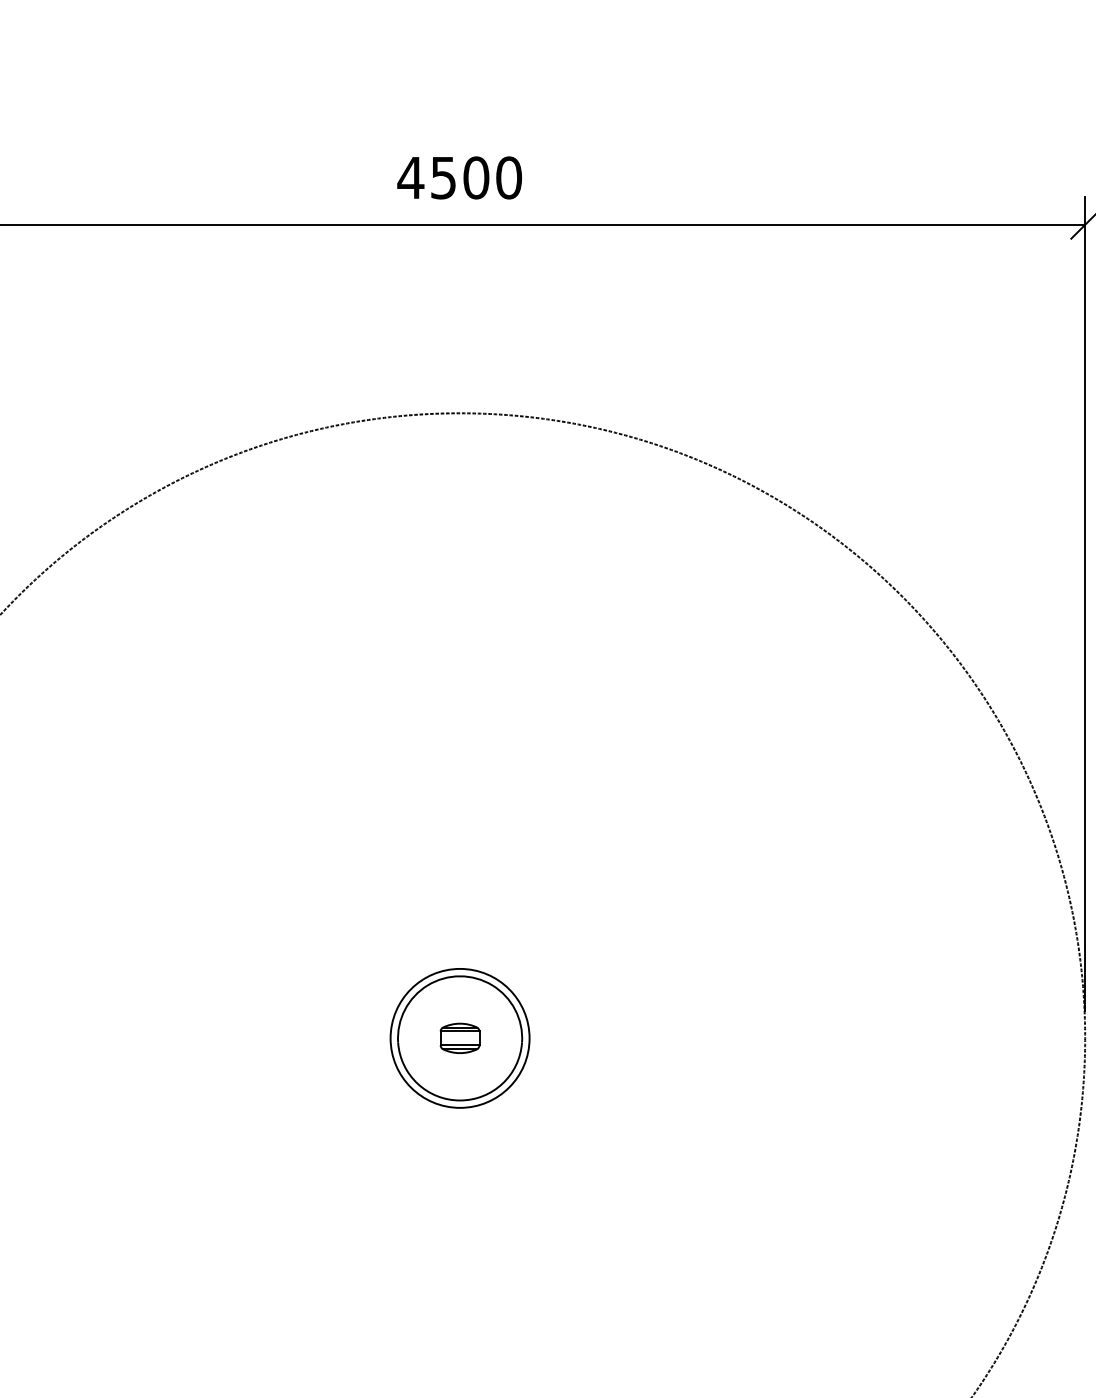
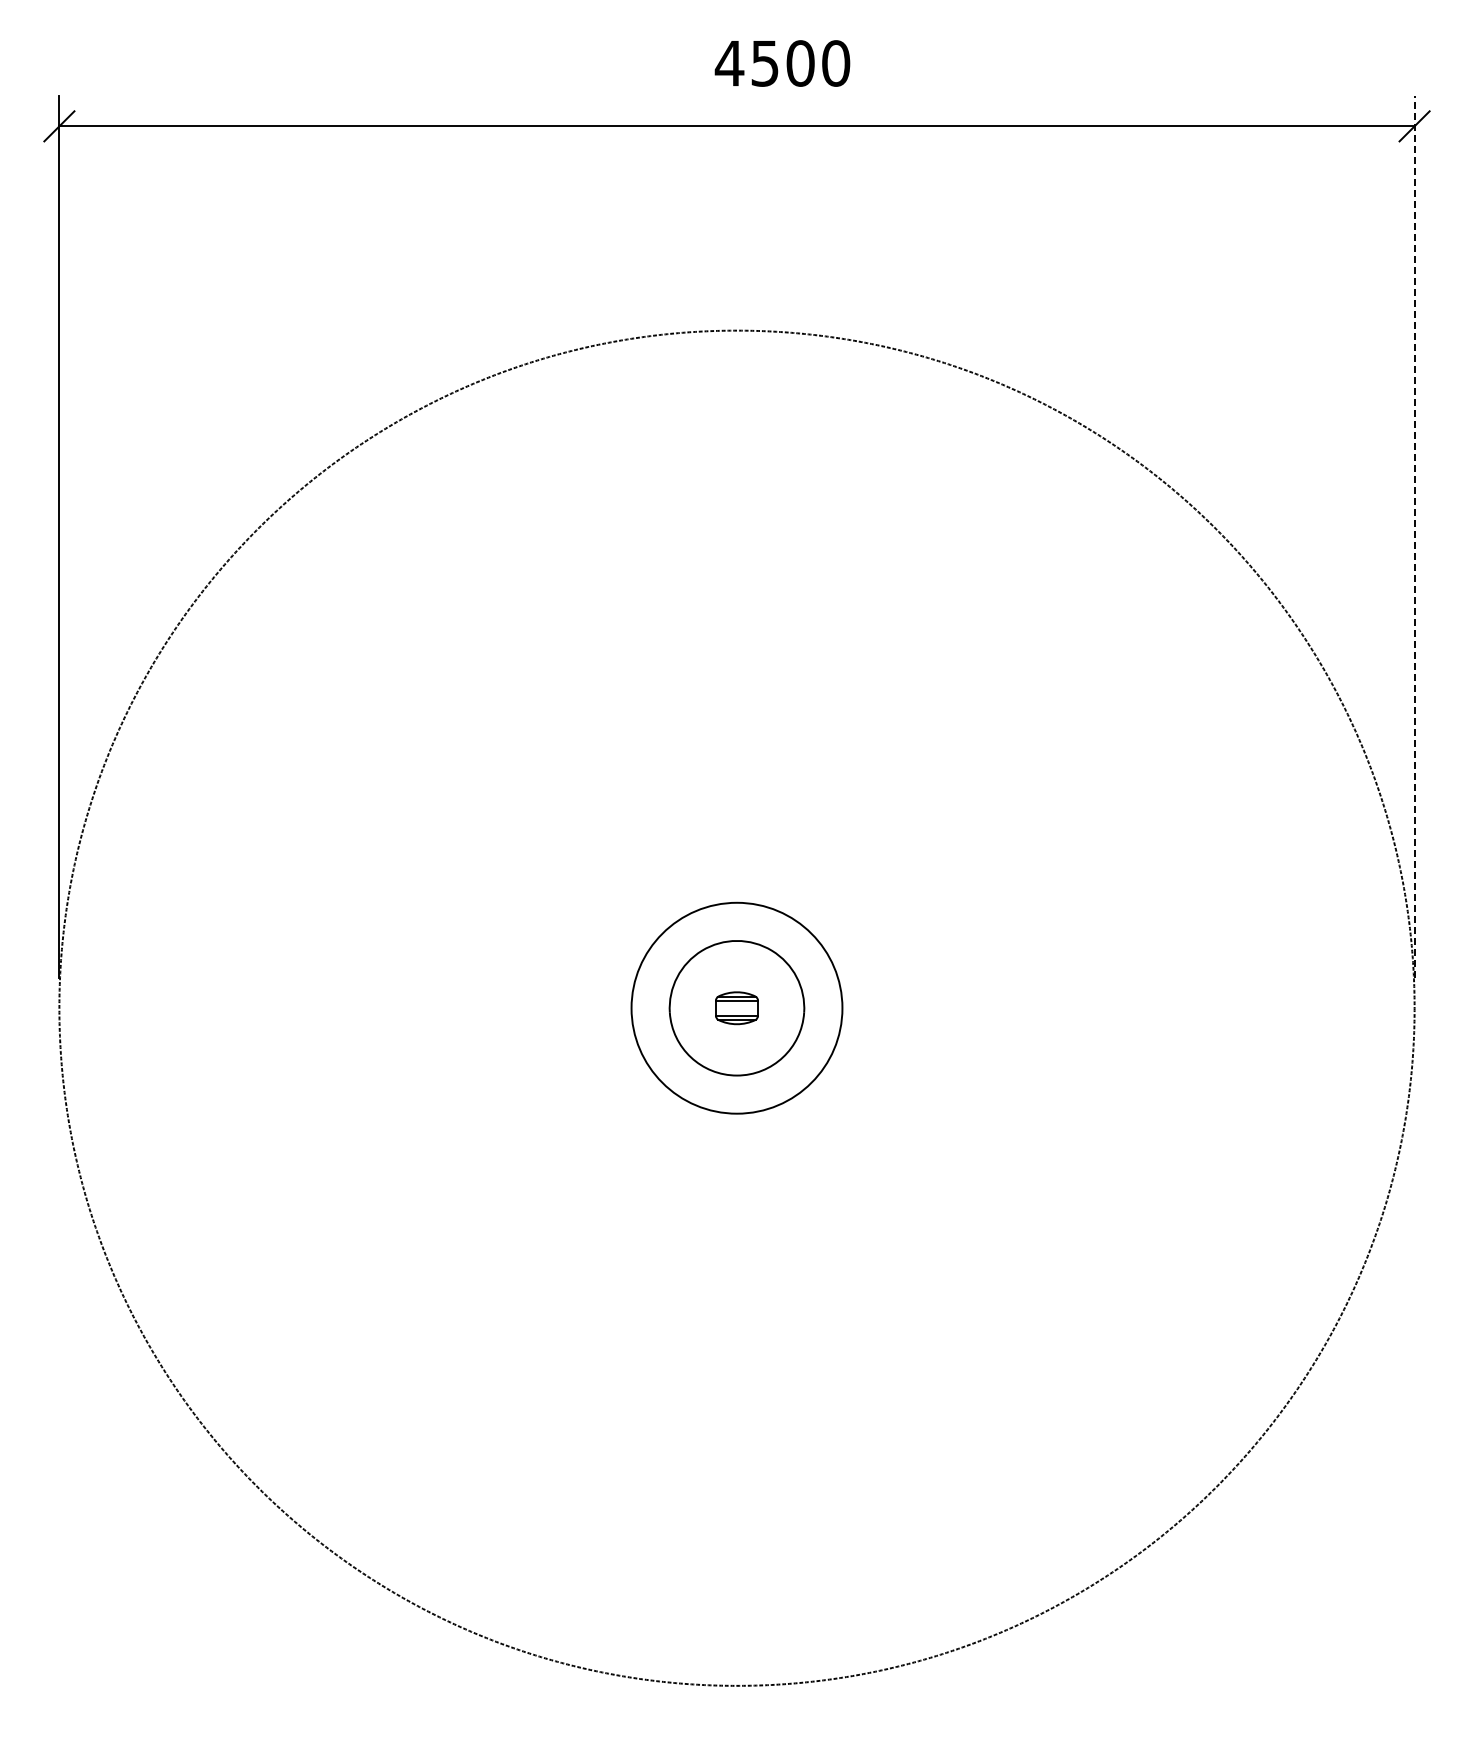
text: (459, 177) -> (782, 63), moved
line: (1085, 604) -> (1414, 537), solid -> dashed
circle: (459, 1037) -> (736, 1007), size x1.4

